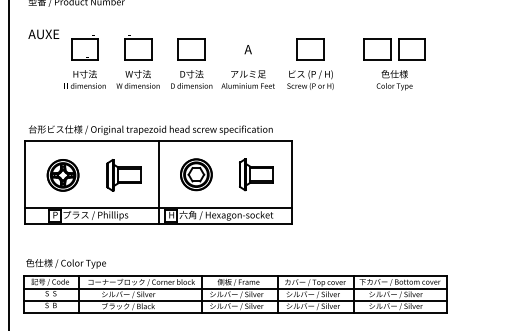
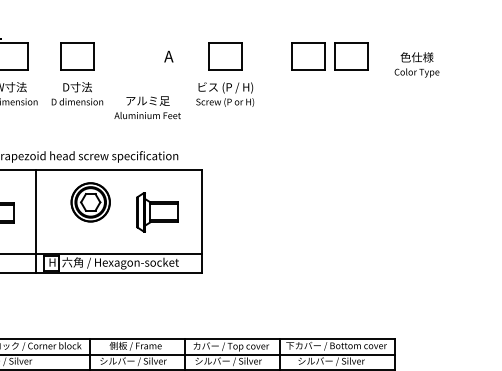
text: (247, 49) -> (167, 56), moved
text: (247, 79) -> (146, 107), moved
text: (394, 80) -> (416, 65), moved
part: (196, 174) -> (90, 202), moved

